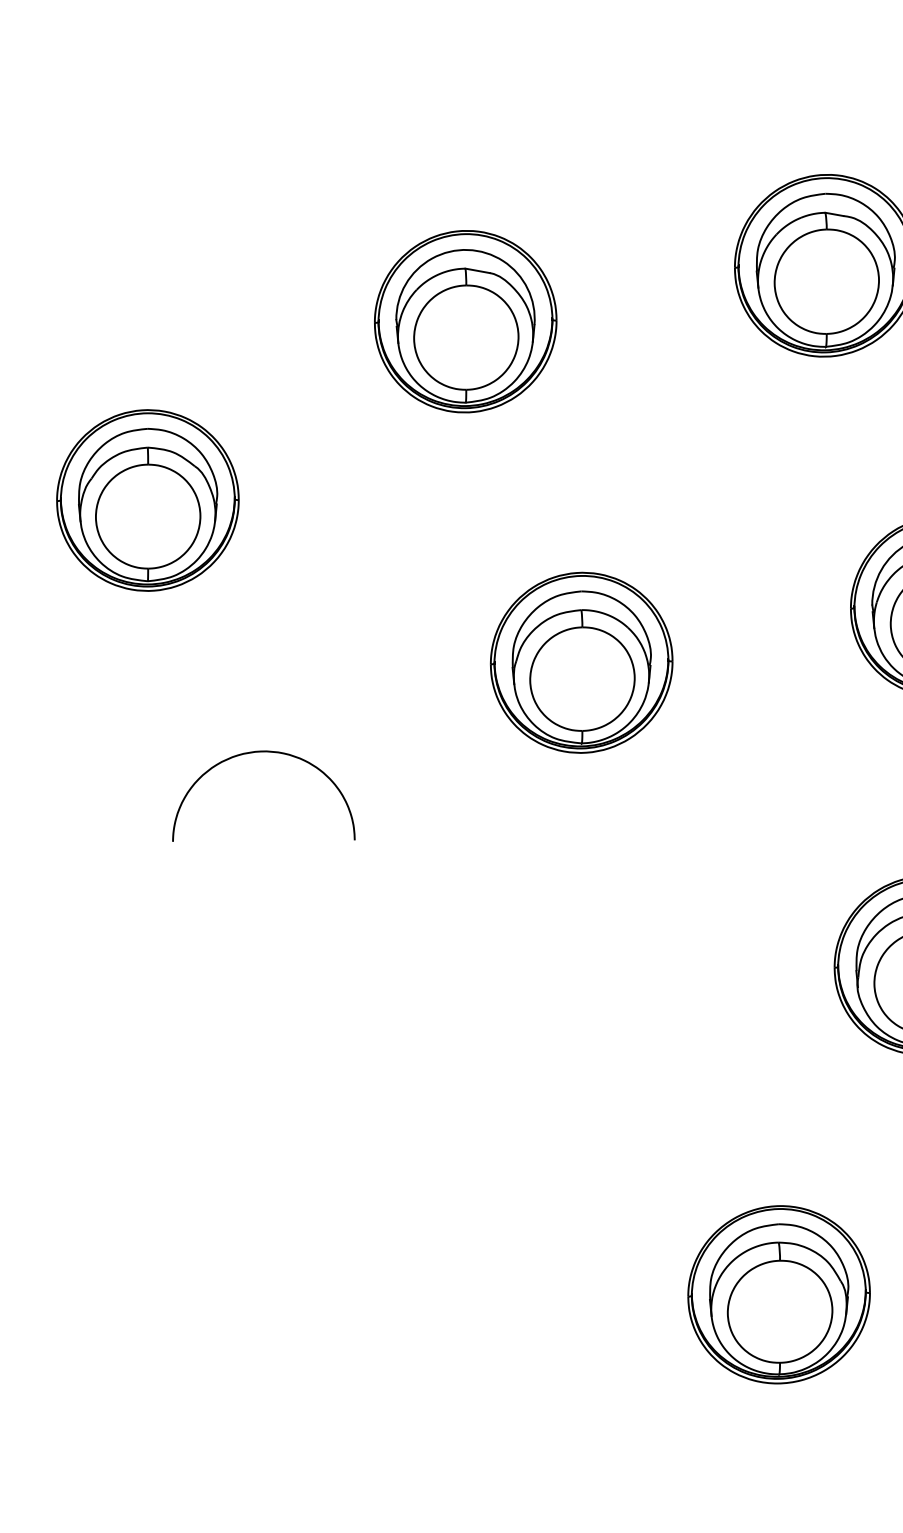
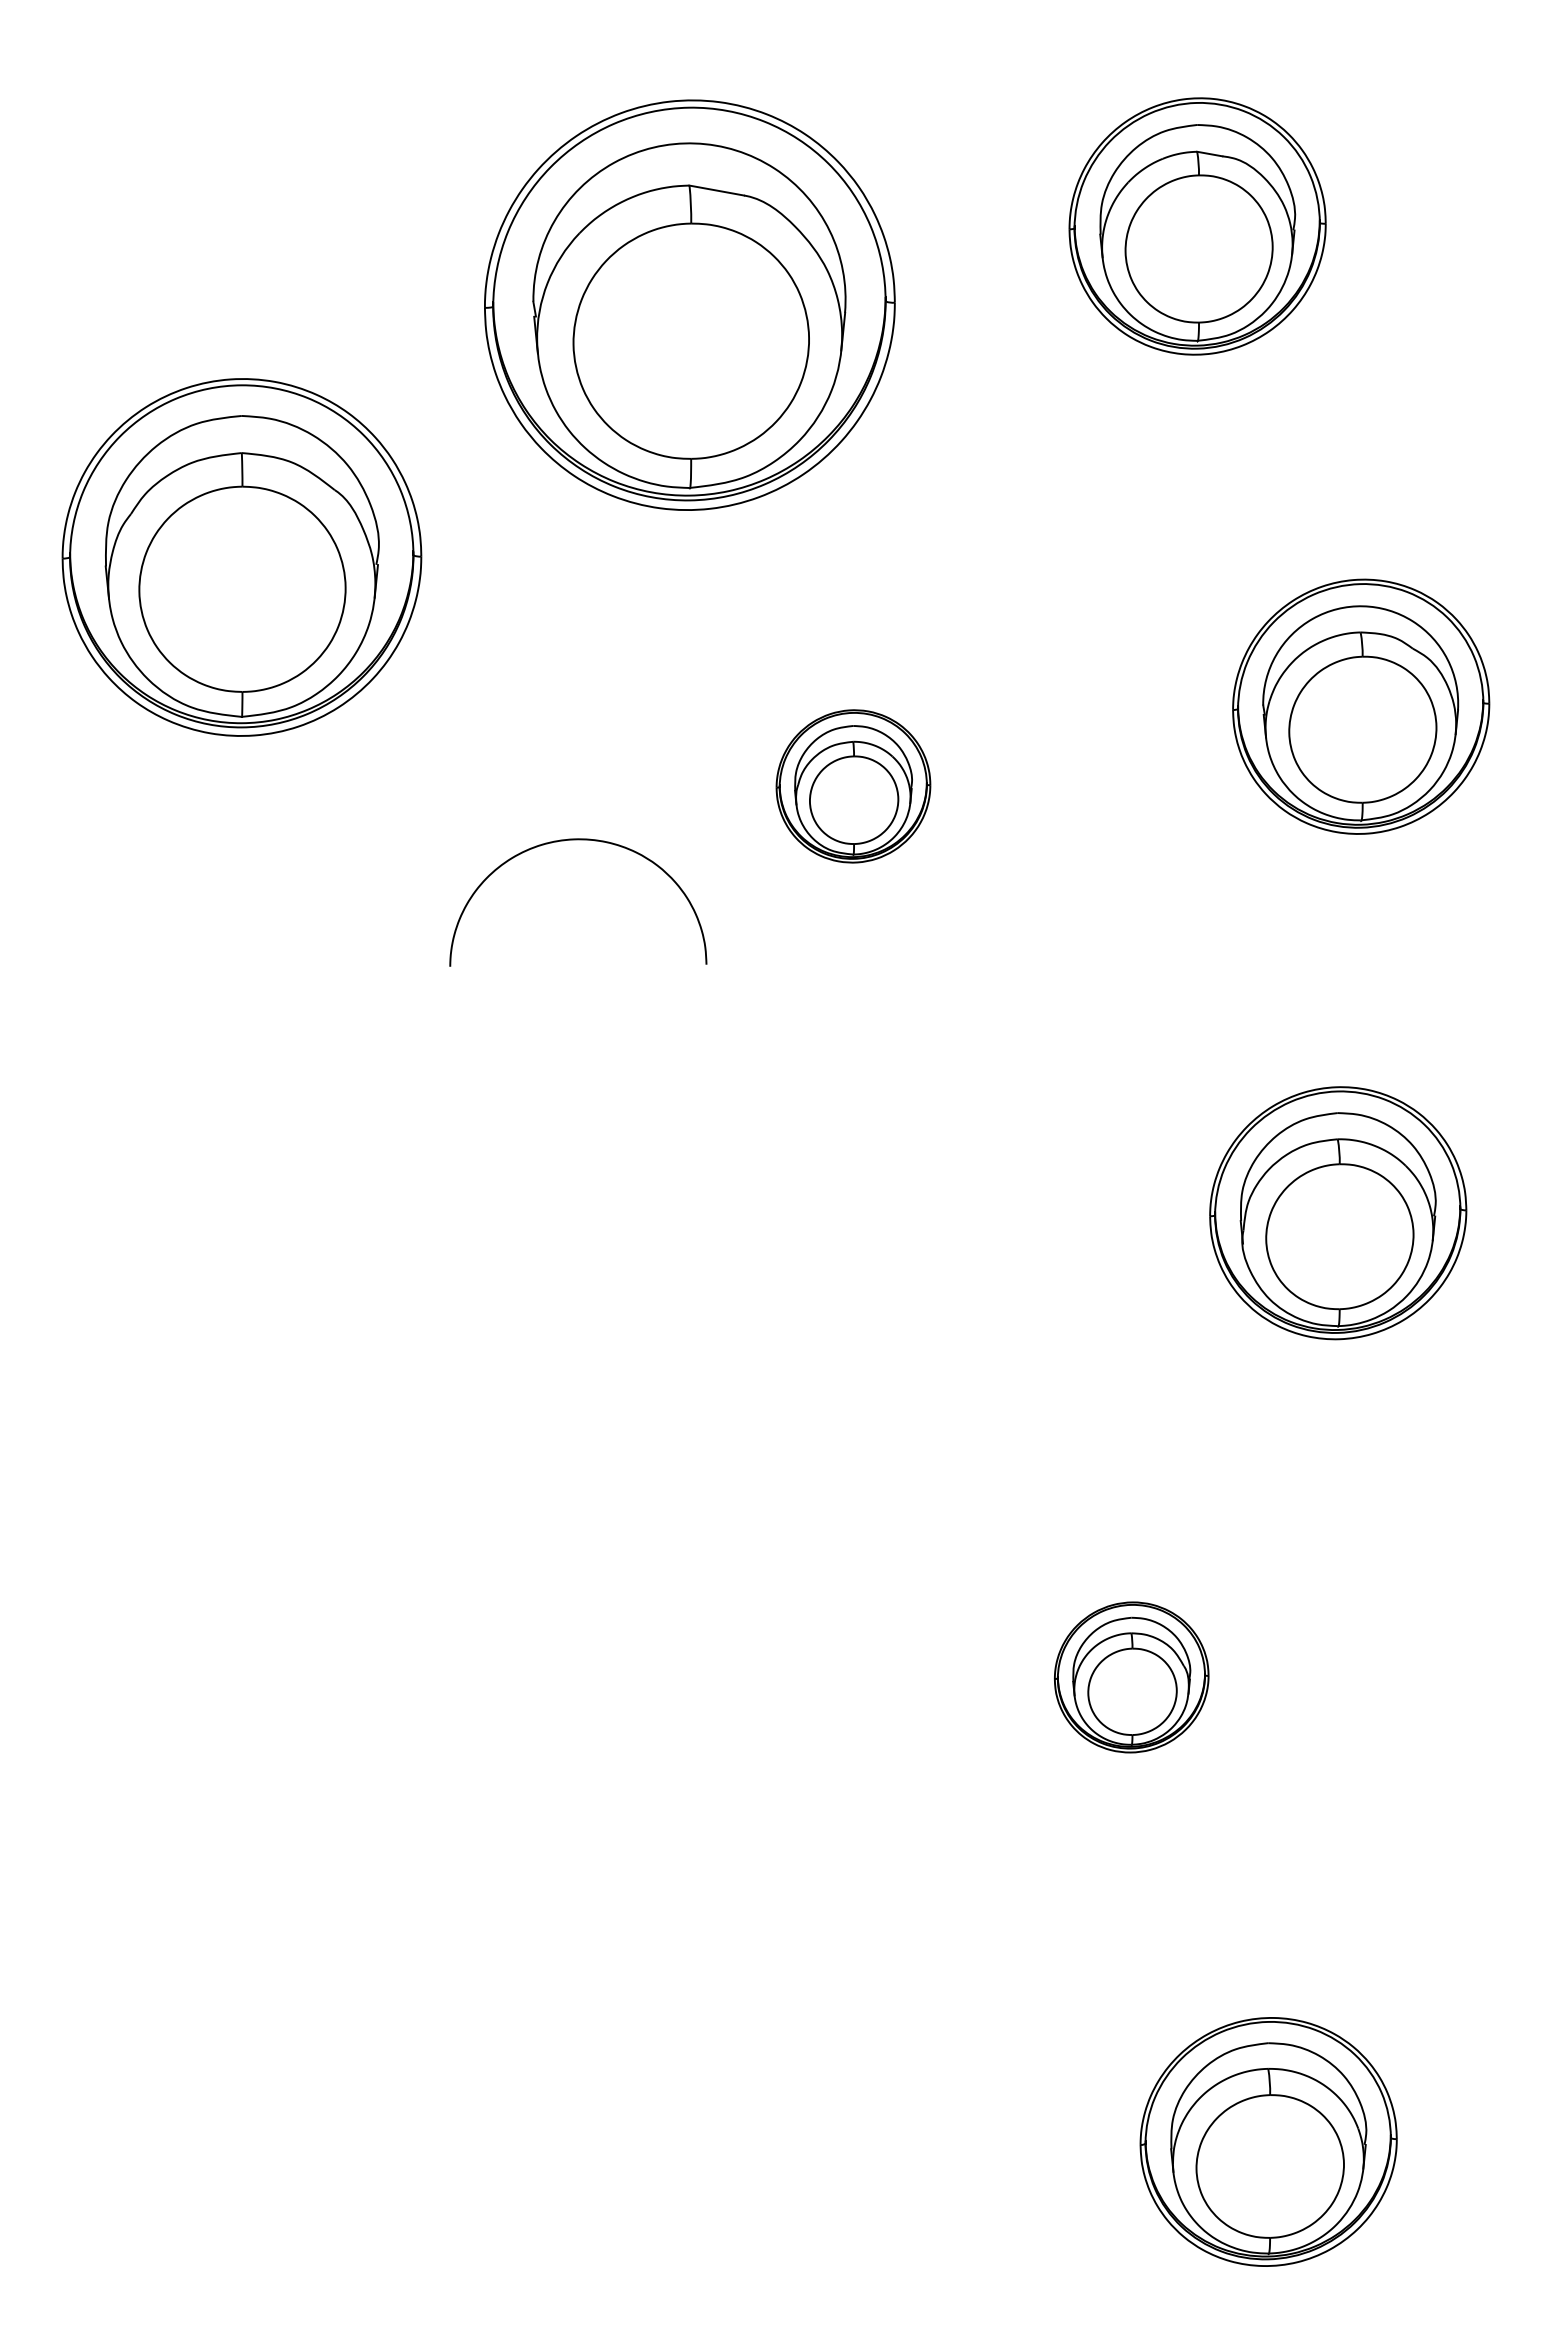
part: (465, 321) -> (689, 305), size x1.6
part: (147, 500) -> (241, 557), size x1.4
part: (581, 662) -> (853, 786), size x0.6
curve: (263, 752) -> (578, 840), moved
part: (778, 1294) -> (1131, 1677), size x0.6

